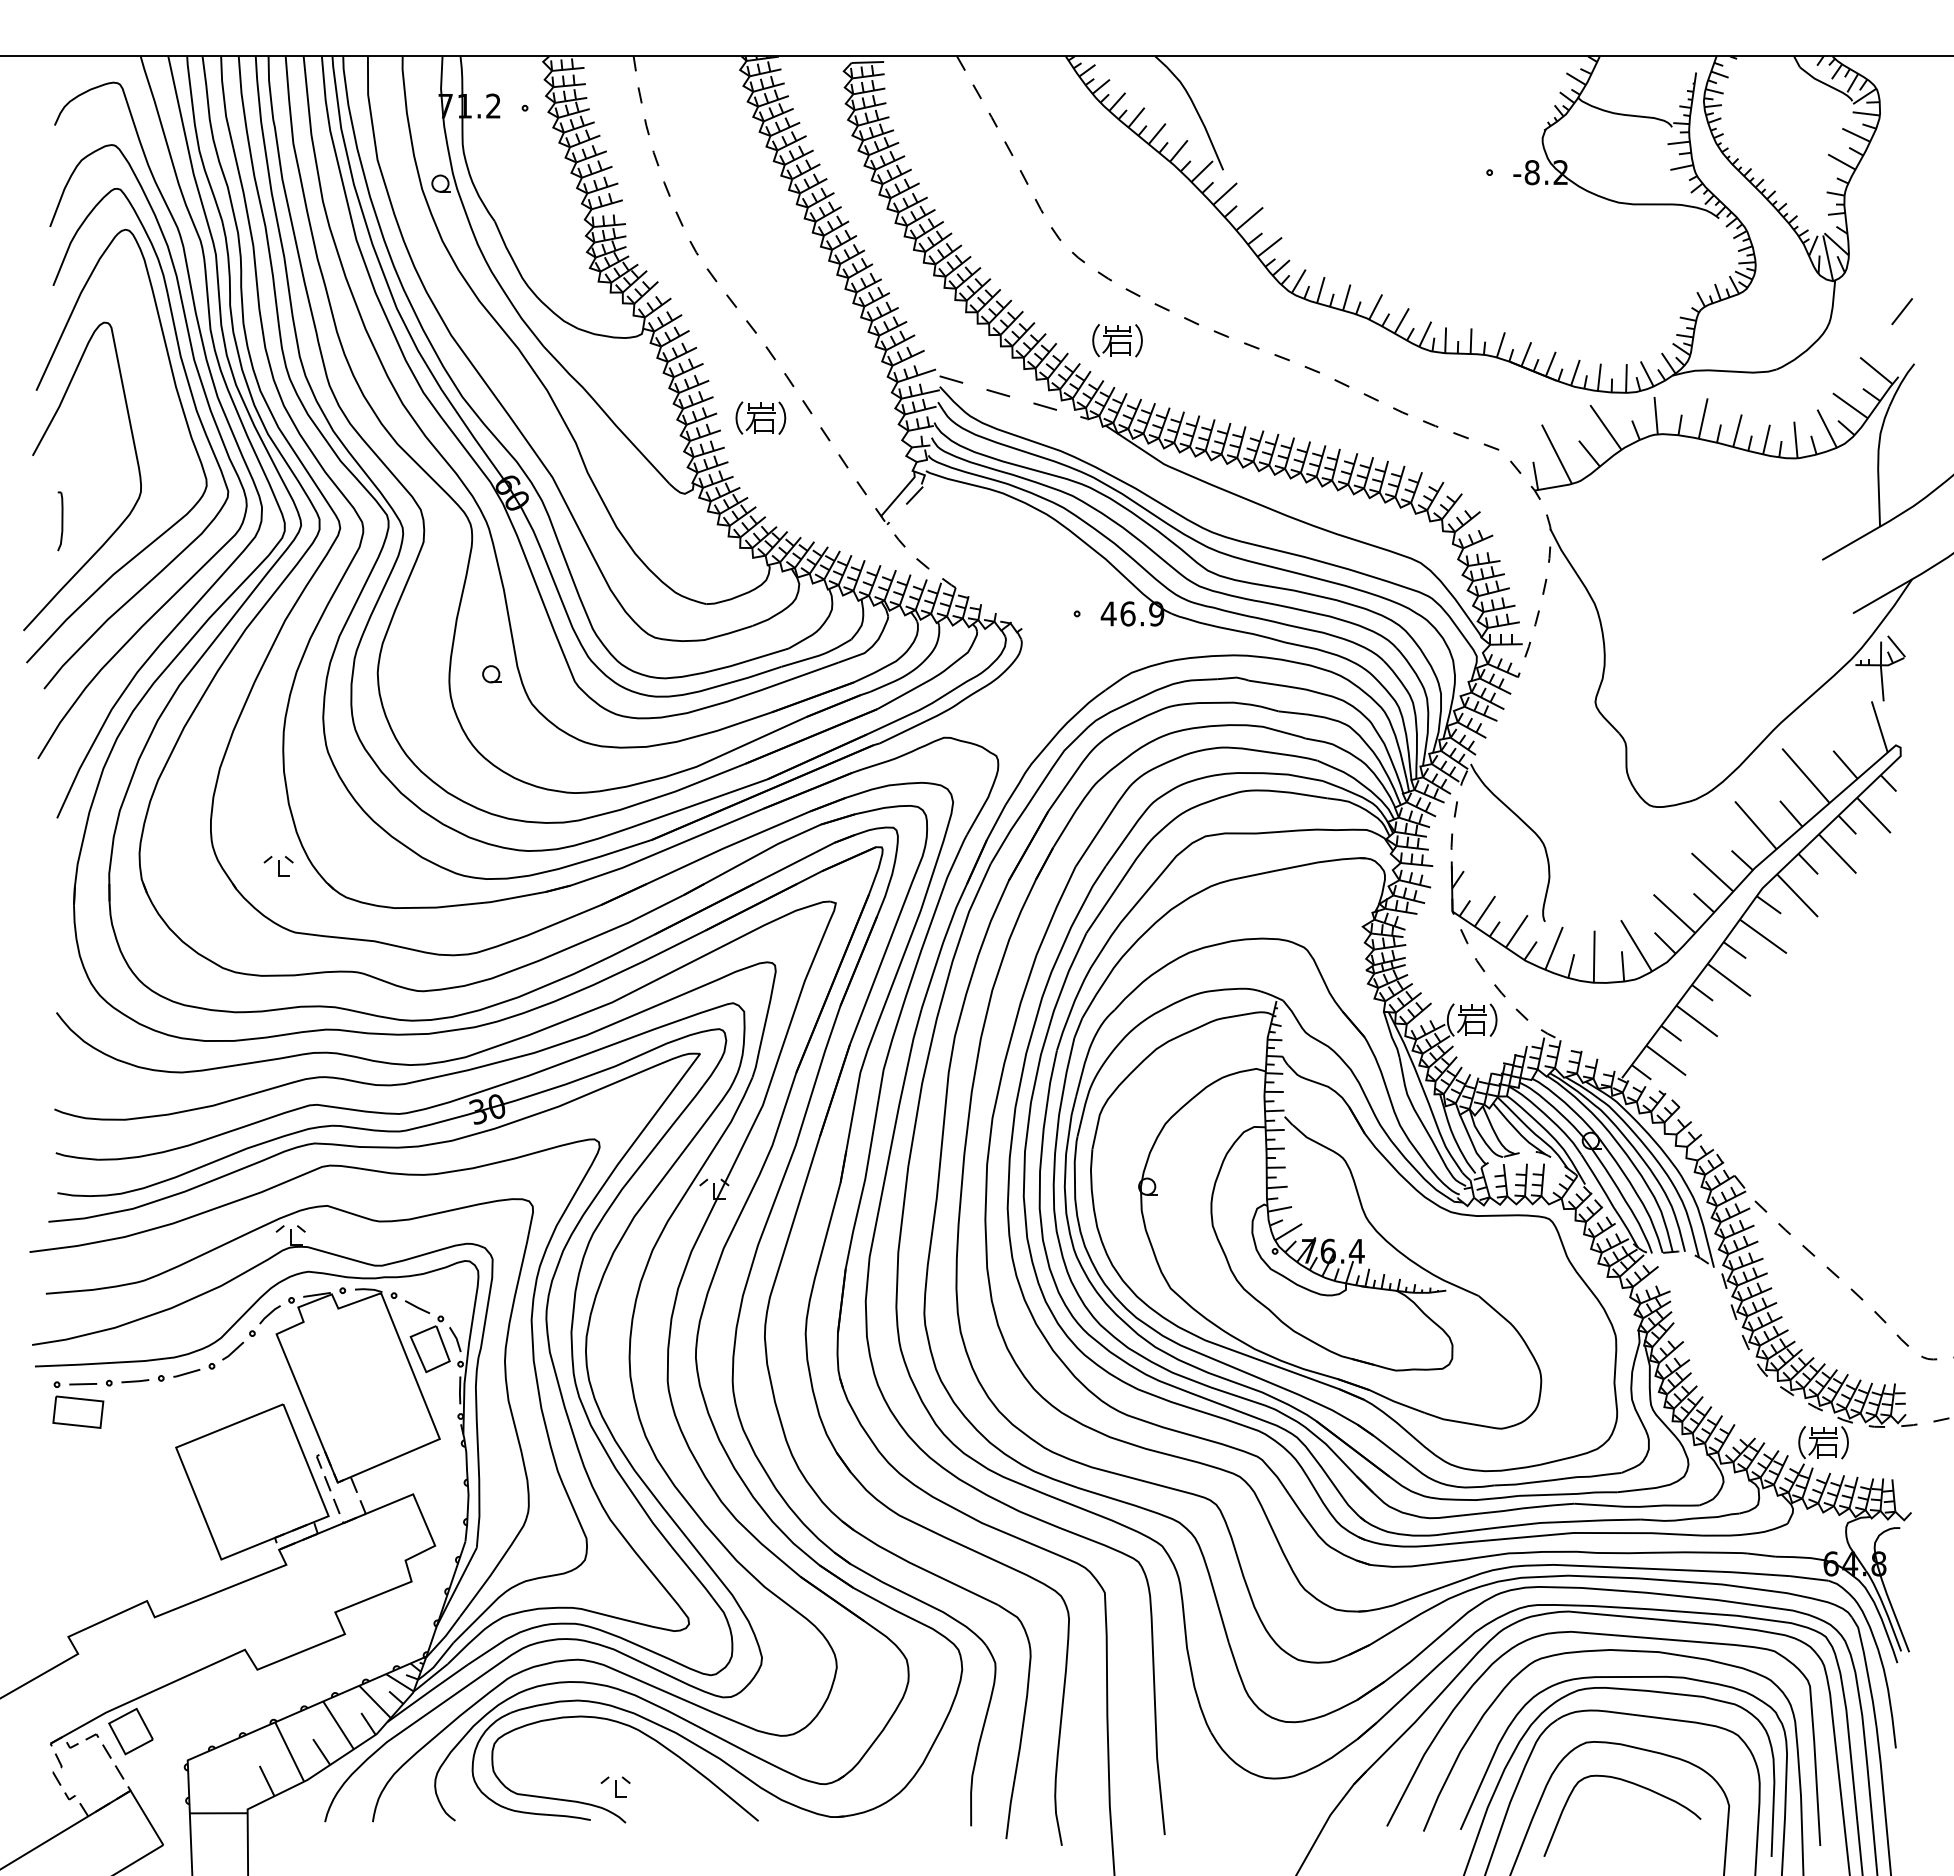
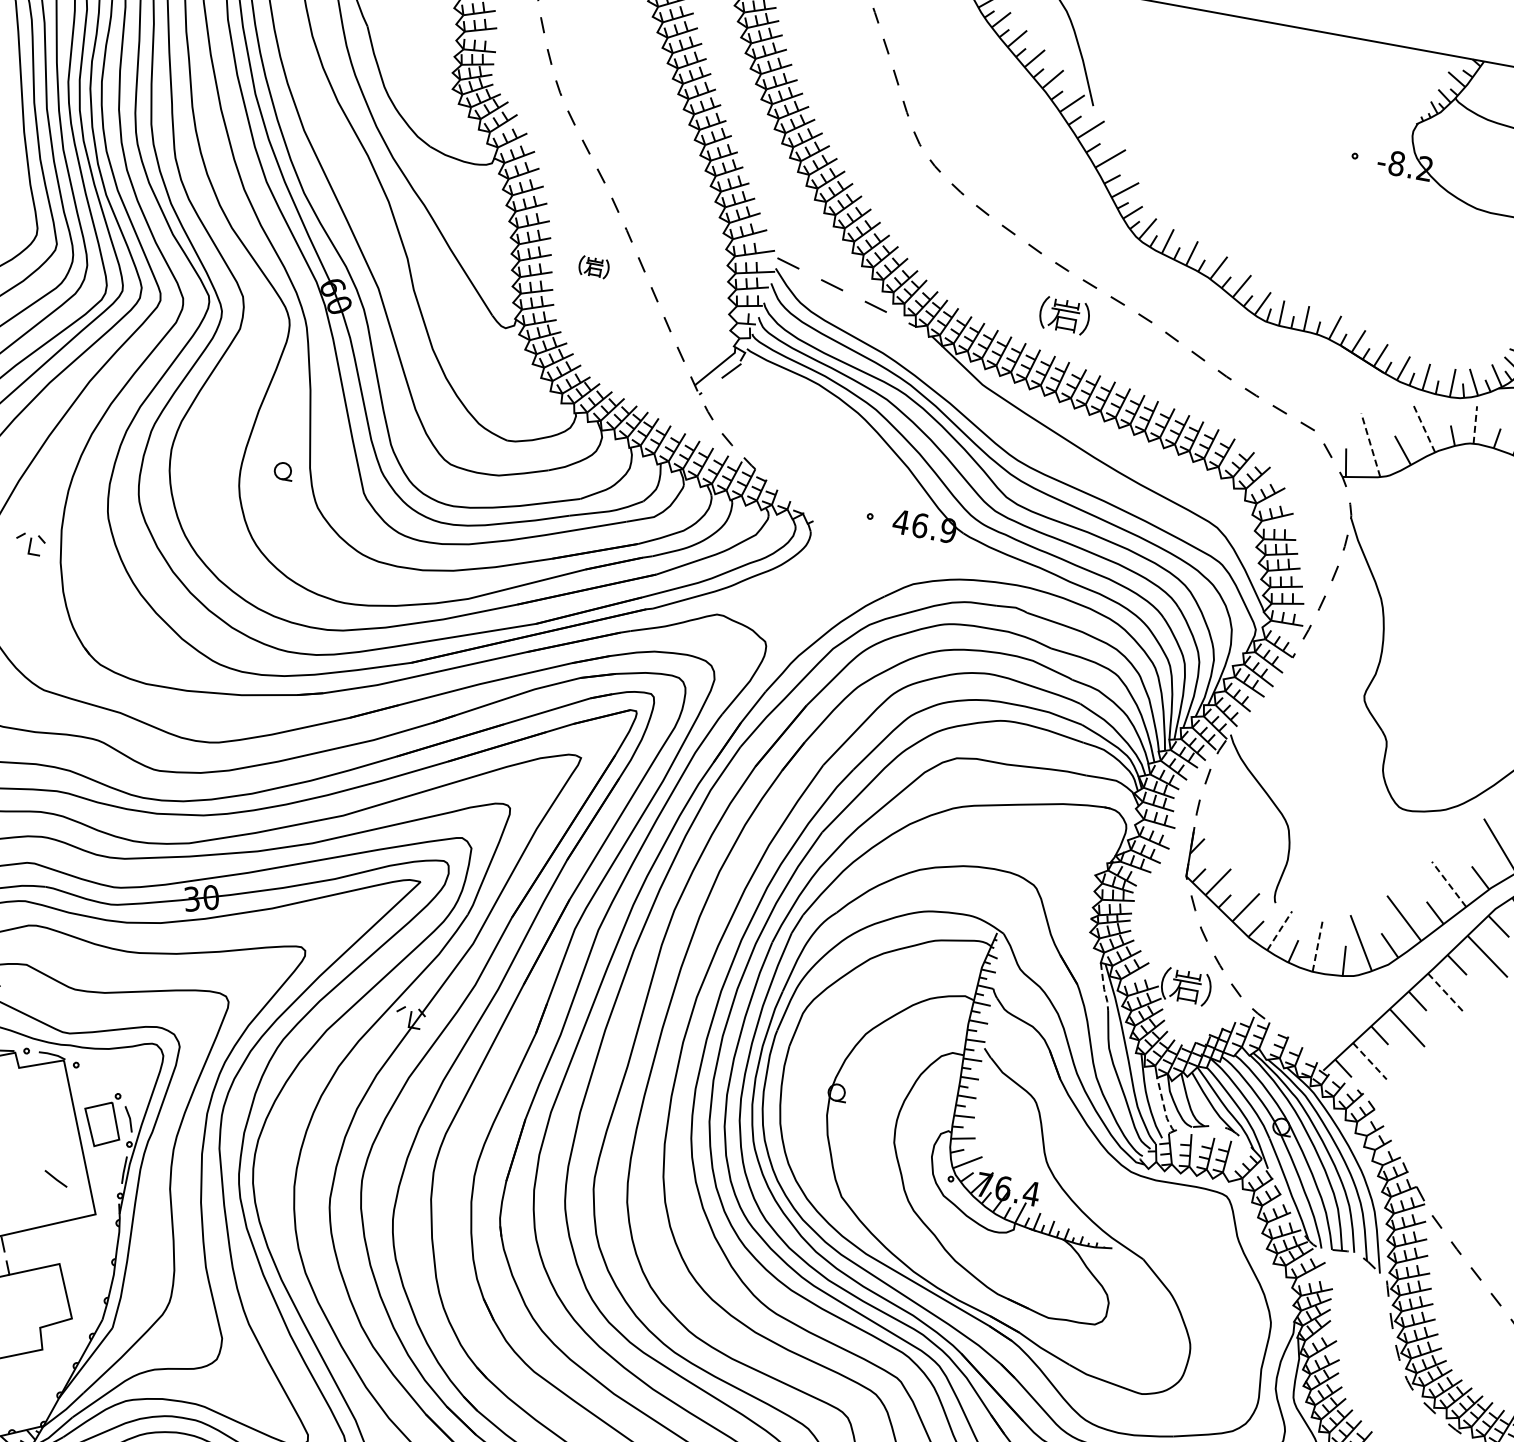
part: (1117, 340) -> (1064, 315), moved
line: (1656, 415) -> (1475, 424), solid -> dashed
part: (760, 417) -> (593, 266), size x0.6
line: (1605, 427) -> (1423, 427), solid -> dashed
line: (1556, 453) -> (1370, 444), solid -> dashed
part: (278, 866) -> (30, 544), moved
line: (1712, 872) -> (1449, 884), solid -> dashed
line: (1554, 947) -> (1280, 930), solid -> dashed
line: (1594, 956) -> (1317, 946), solid -> dashed
line: (1729, 980) -> (1446, 993), solid -> dashed
line: (1391, 1036) -> (1103, 988), solid -> dashed
line: (1666, 1060) -> (1370, 1061), solid -> dashed
line: (1471, 1142) -> (1163, 1107), solid -> dashed
line: (417, 1307) -> (55, 1179), moved

